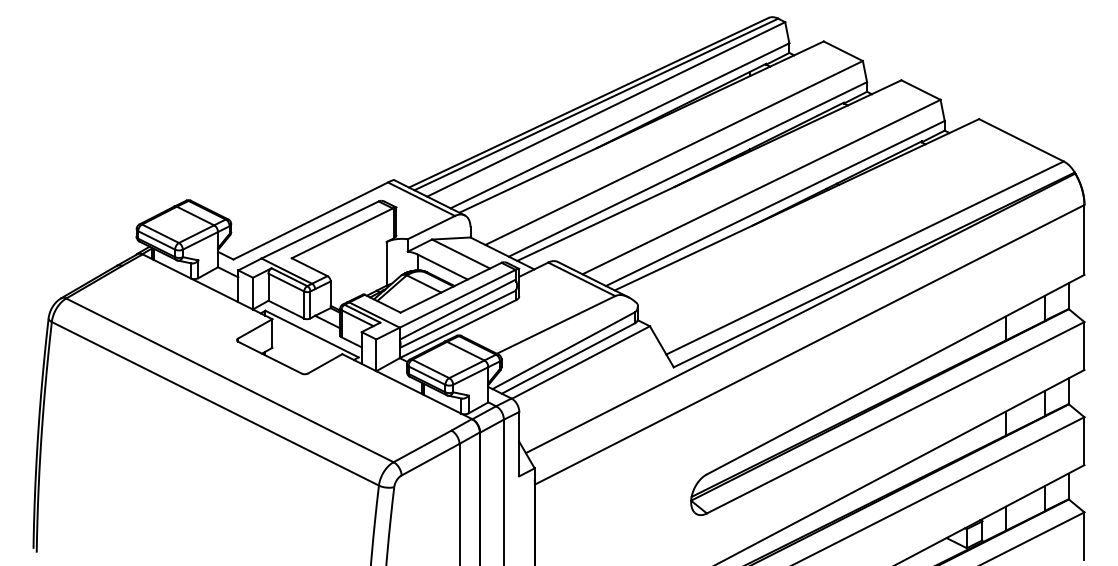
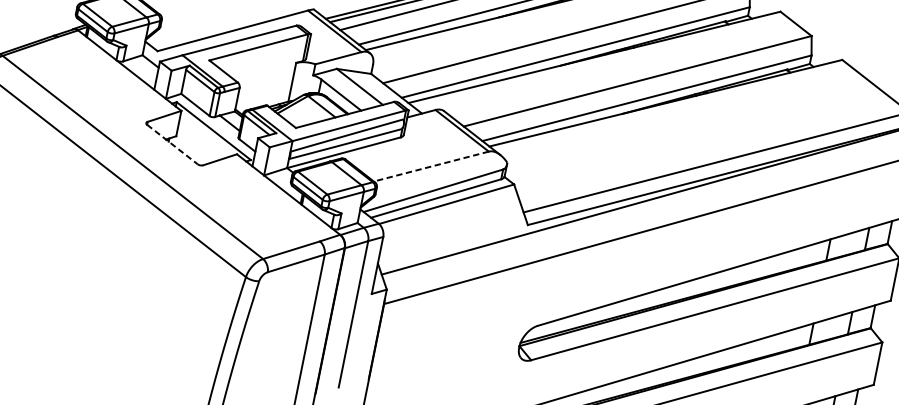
line: (556, 324) -> (431, 166), solid -> dashed
line: (270, 357) -> (172, 144), solid -> dashed

